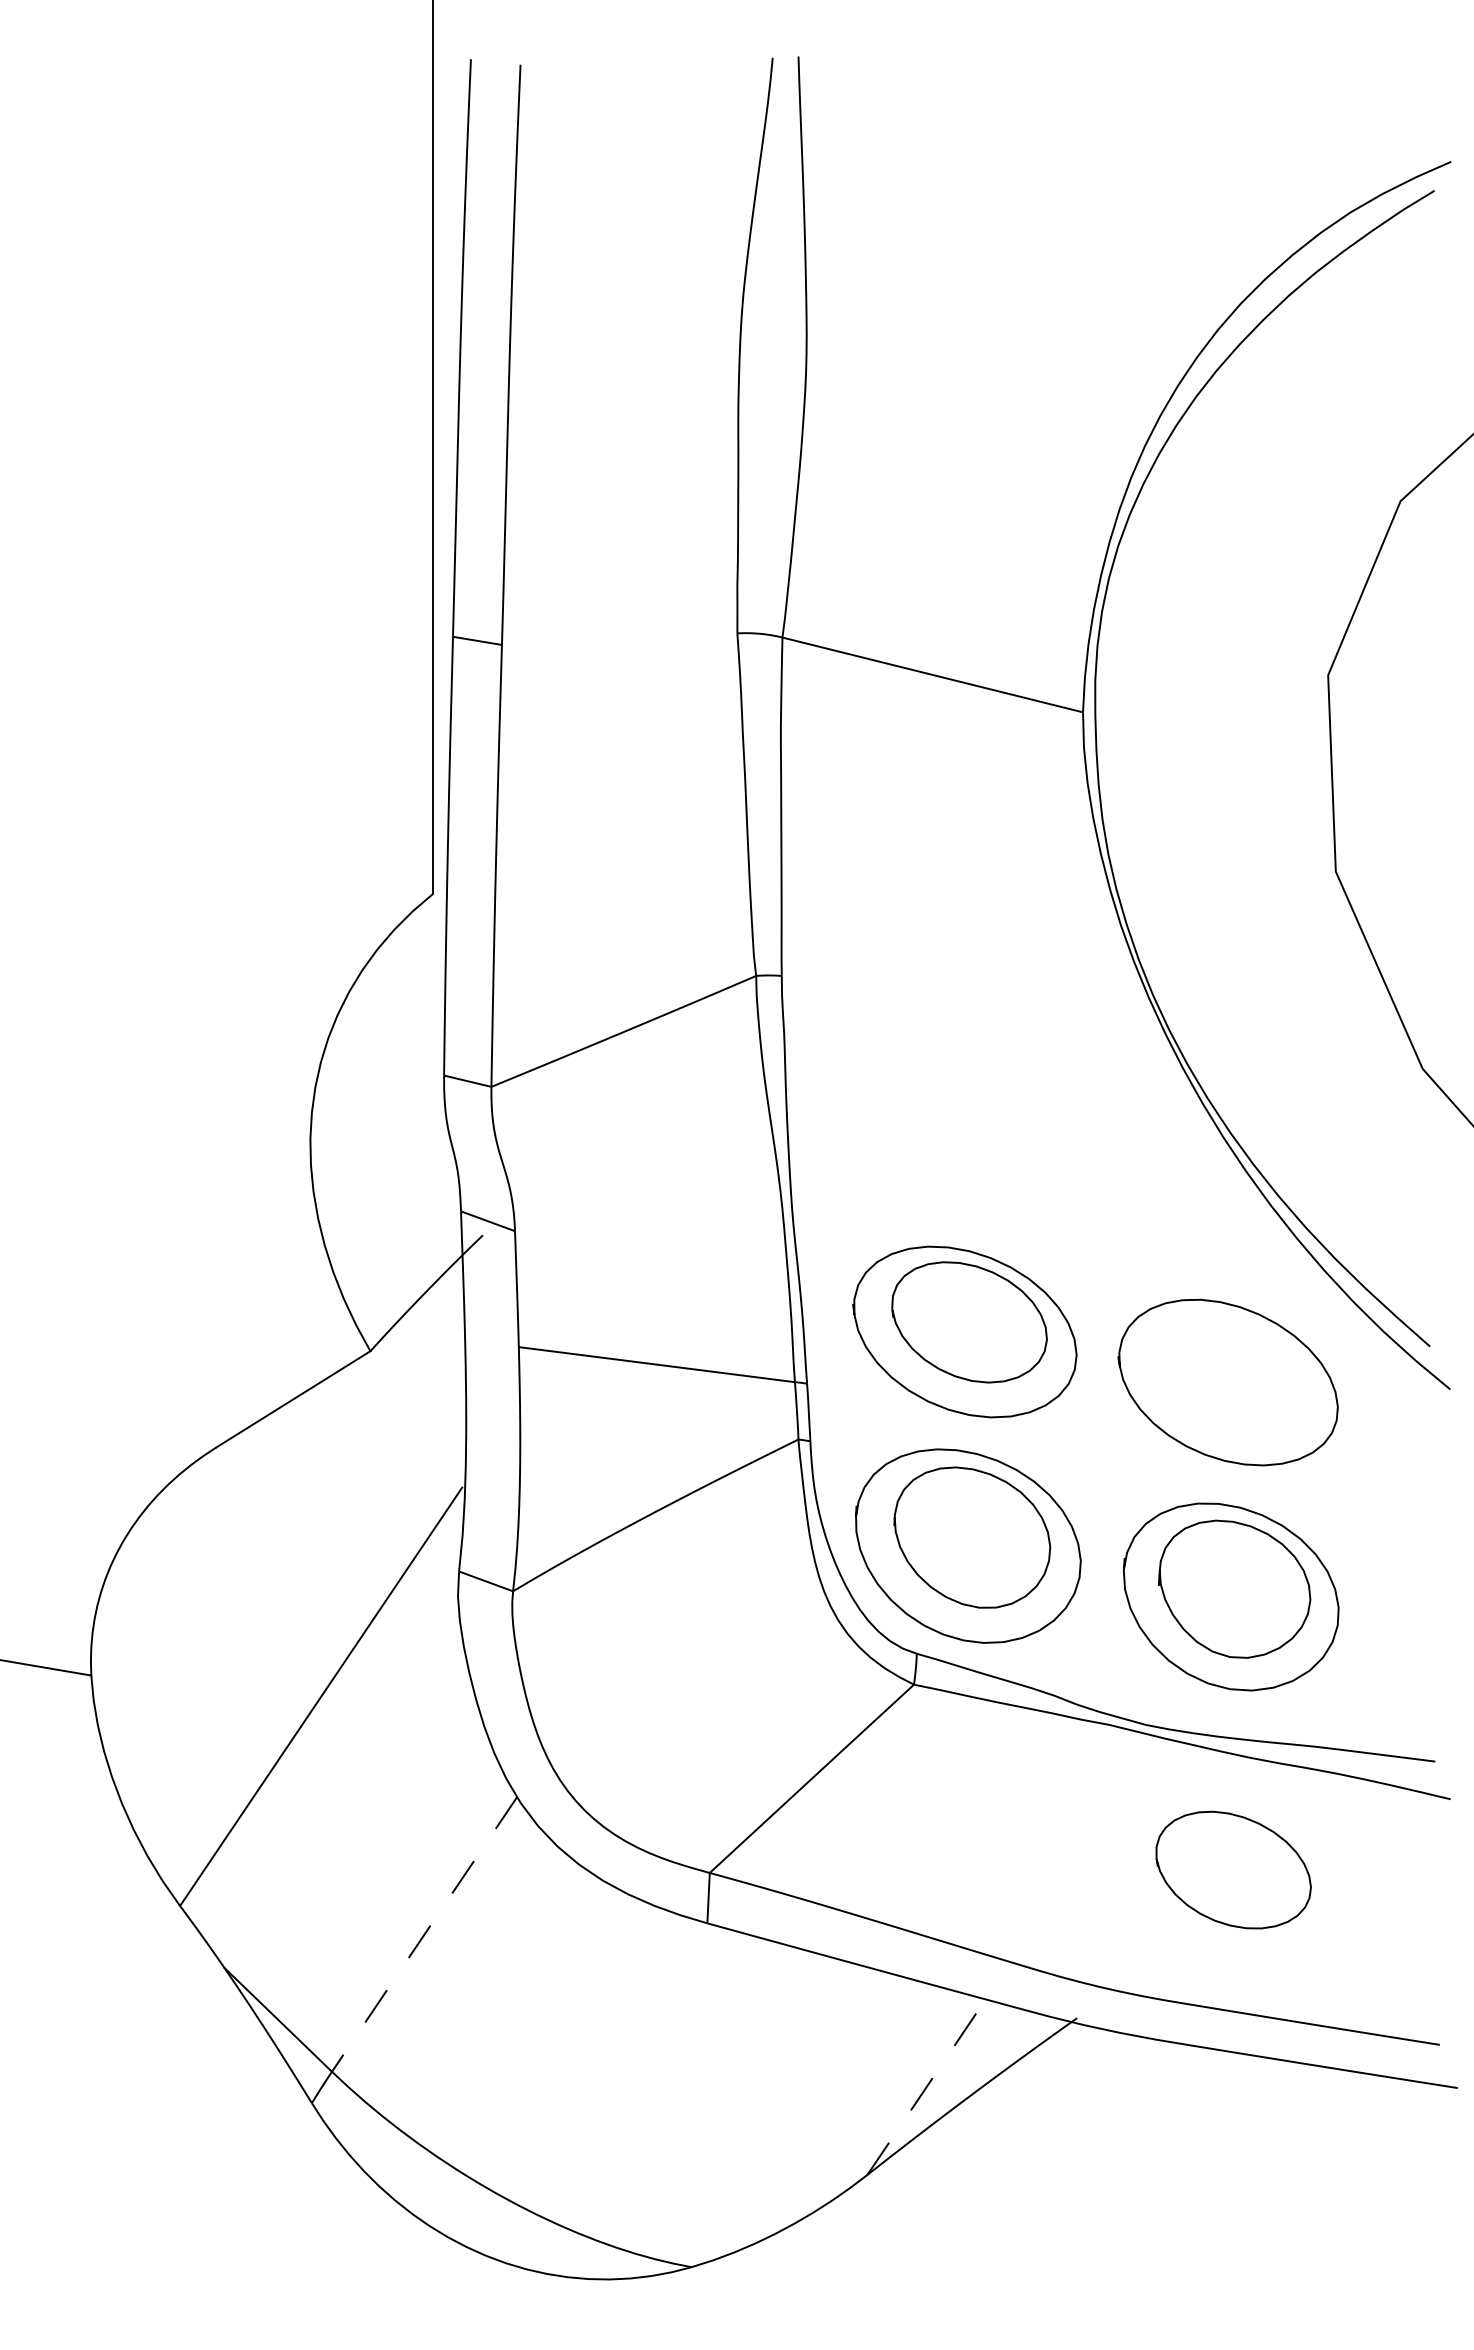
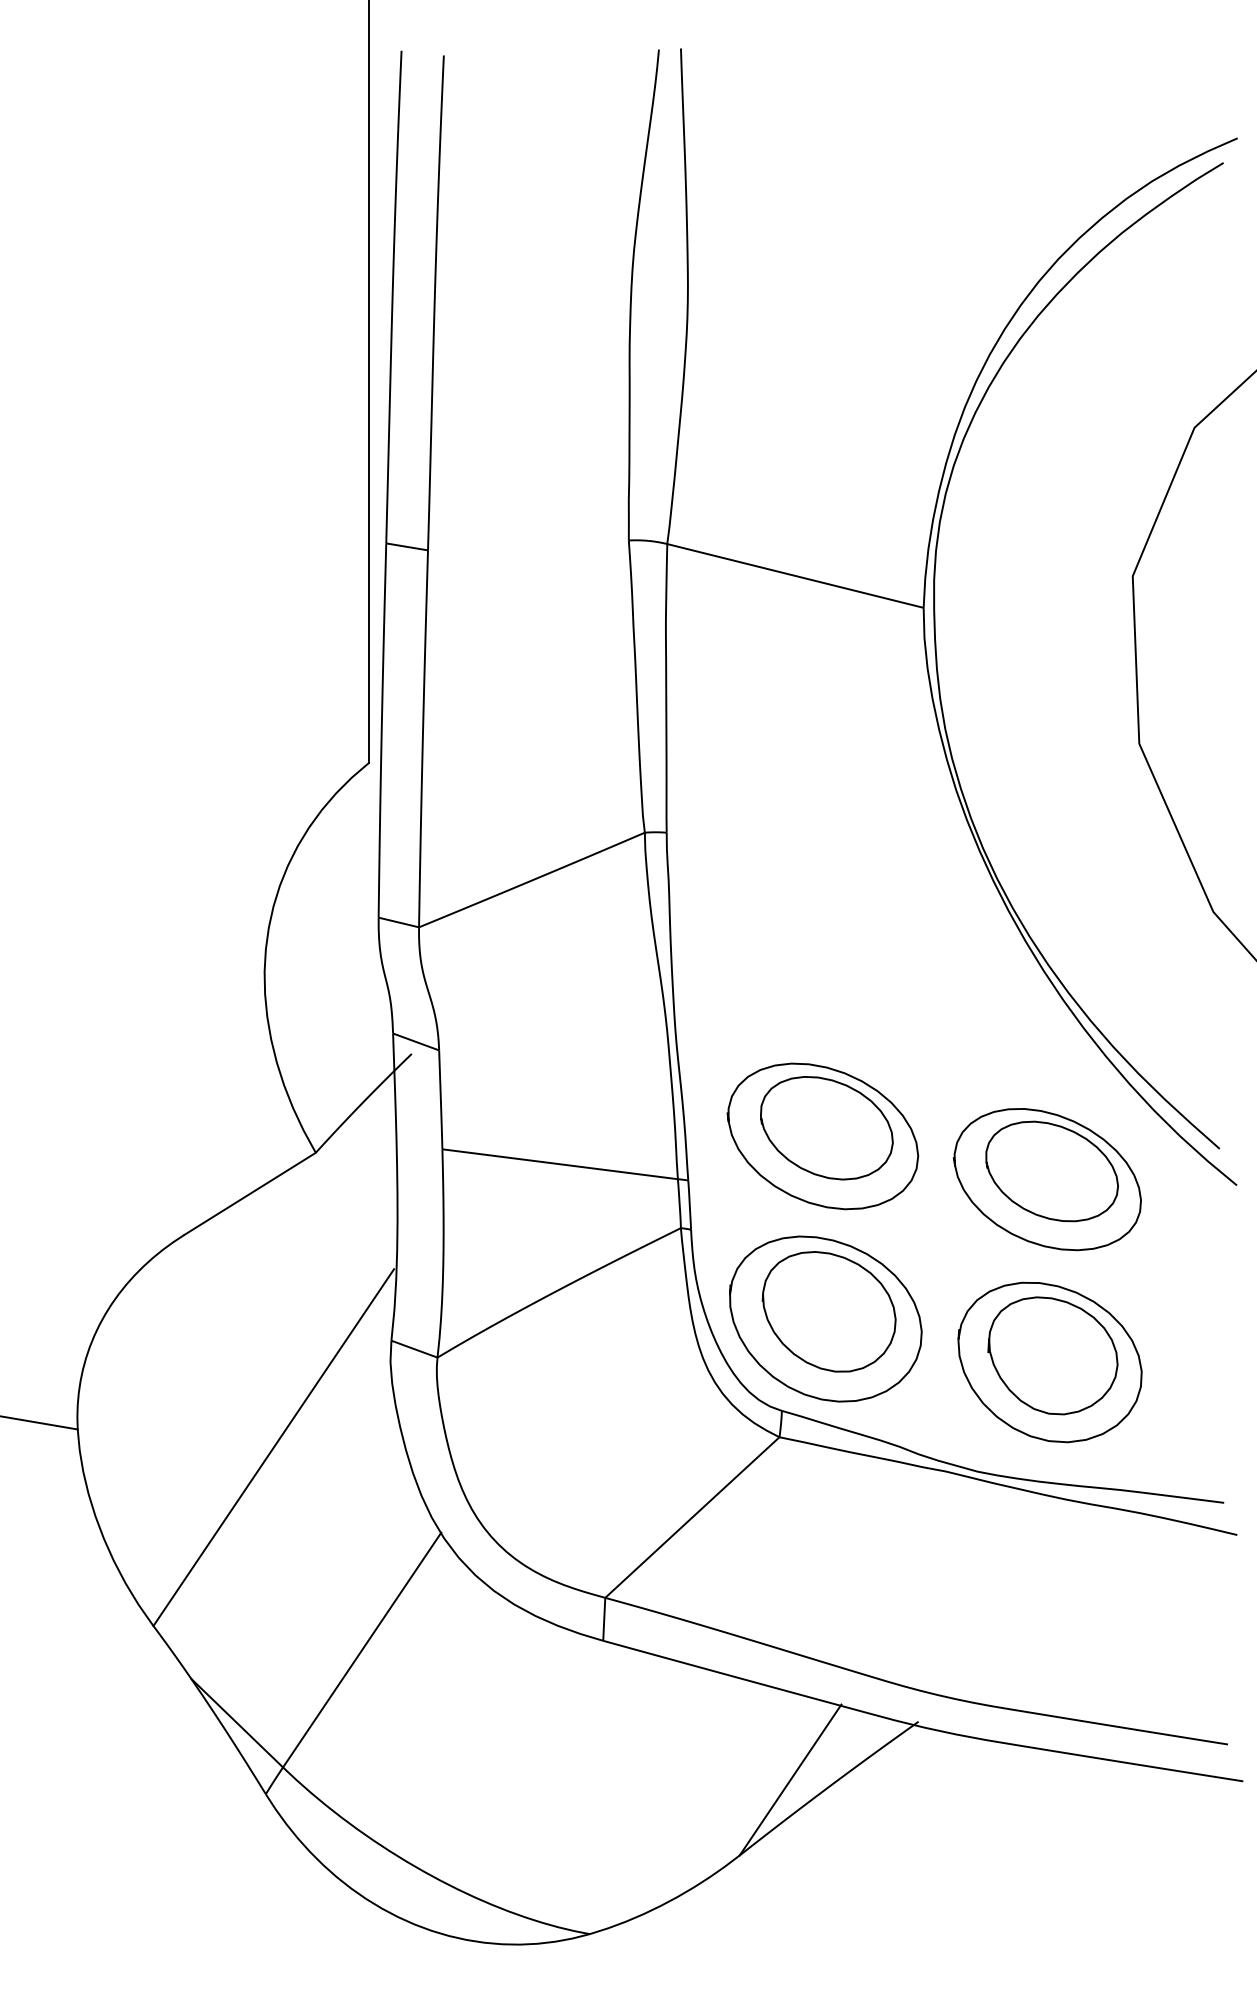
curve: (1250, 1821) -> (1066, 1130), moved
line: (424, 1934) -> (361, 1650), dashed -> solid
line: (927, 2086) -> (790, 1780), dashed -> solid

